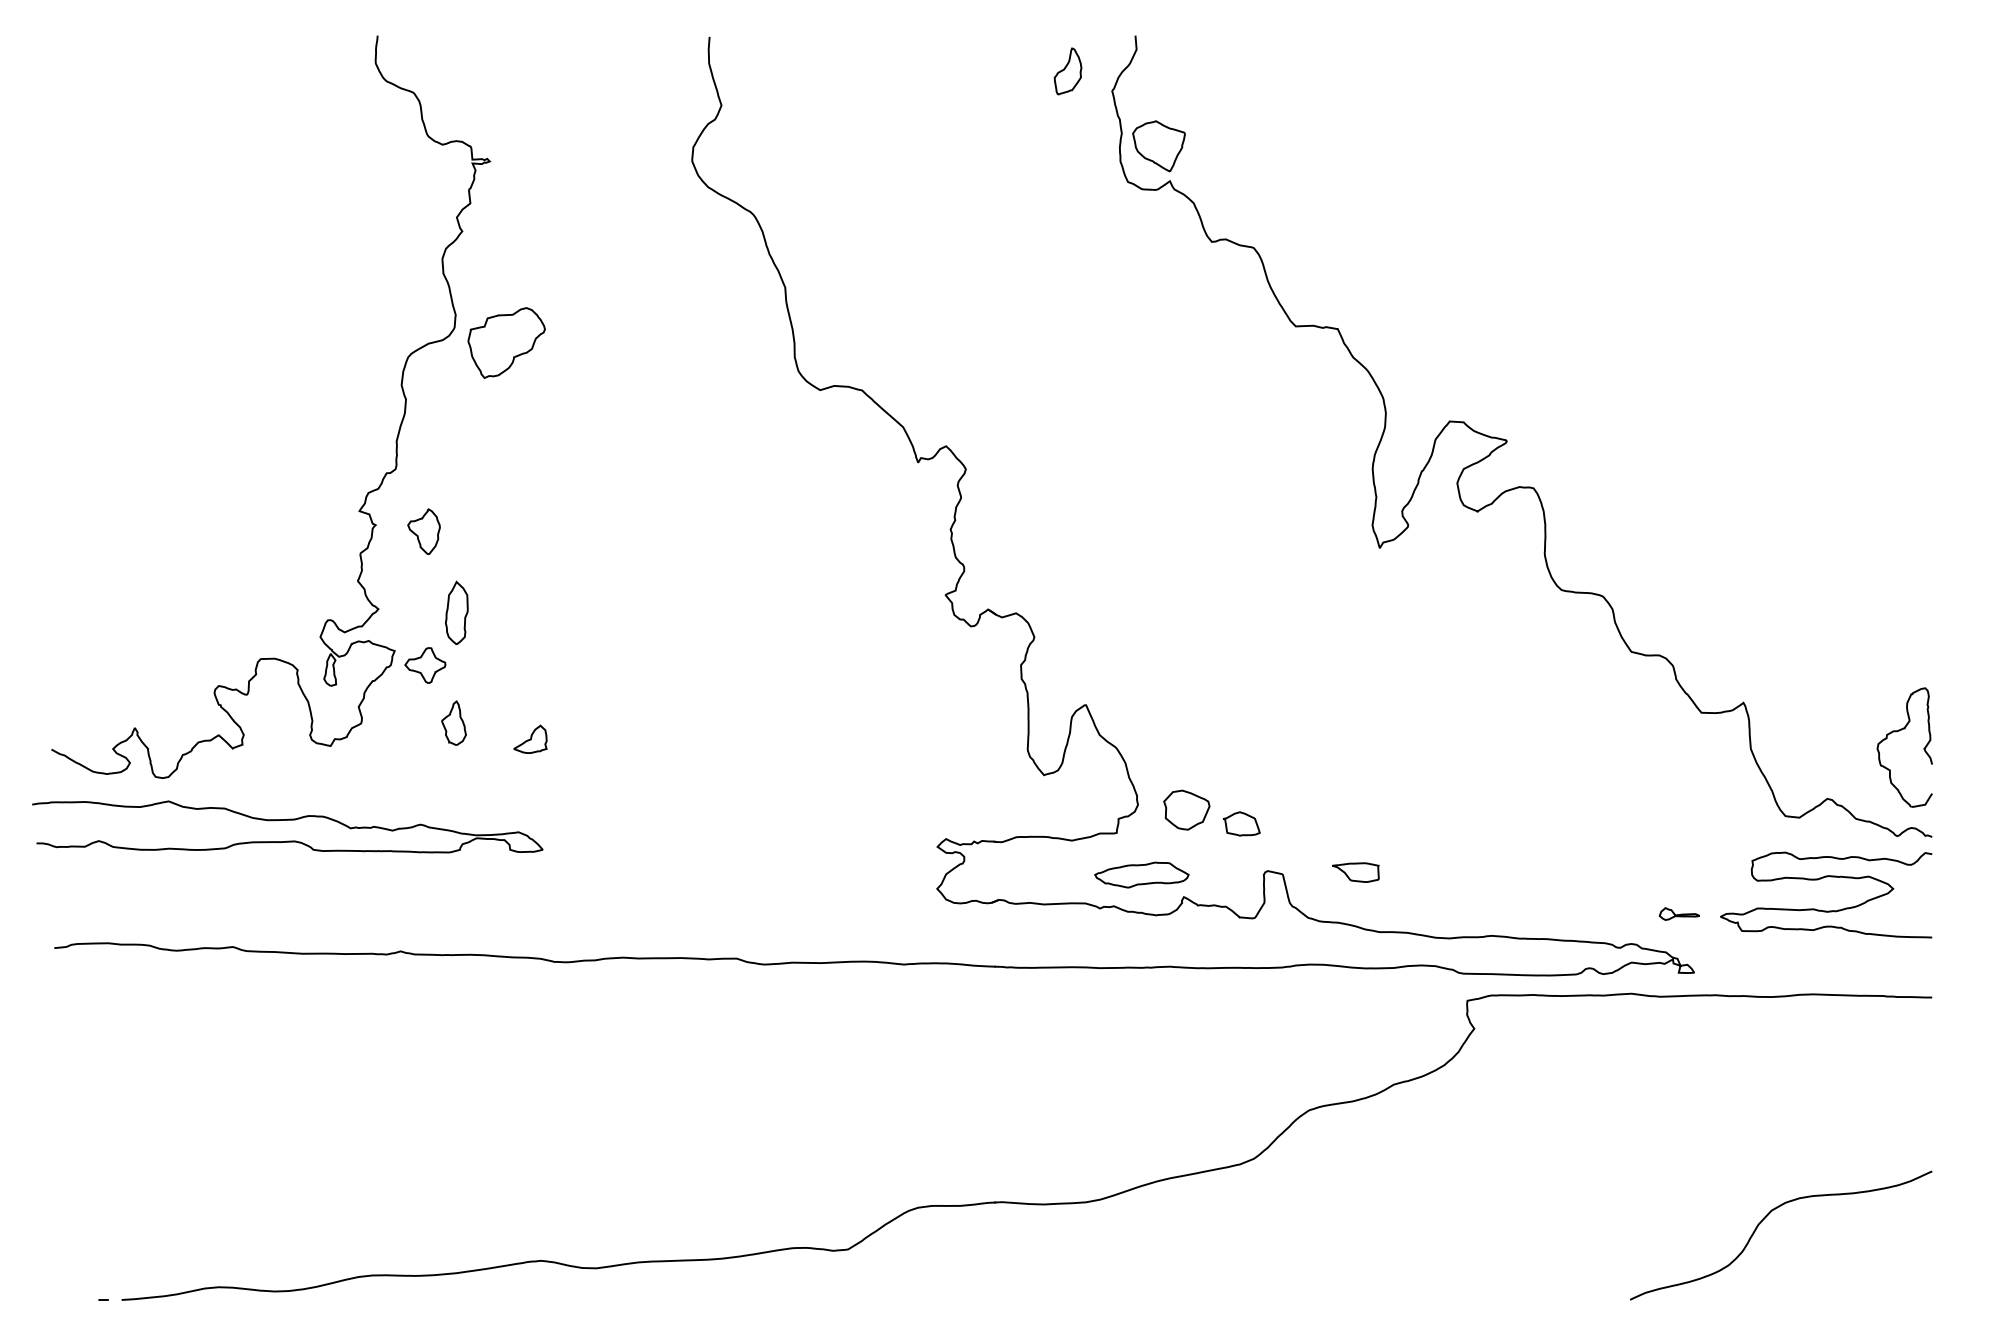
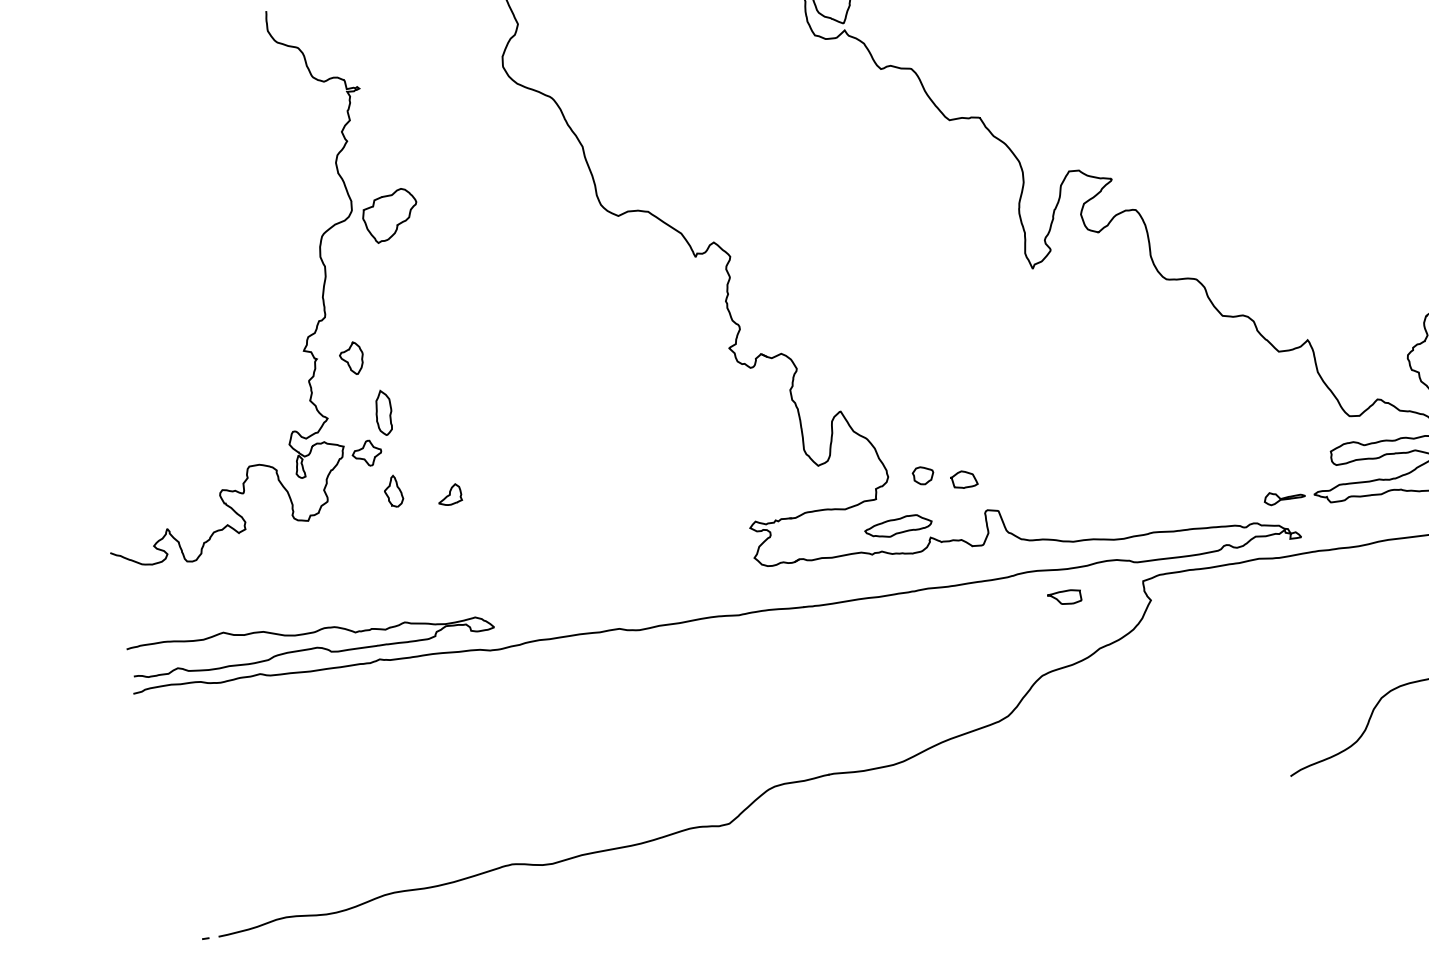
part: (1186, 810) -> (923, 475), size x0.62
curve: (287, 820) -> (309, 633), moved
part: (1355, 872) -> (1064, 597), moved
part: (1679, 913) -> (1284, 496), size x1.43

